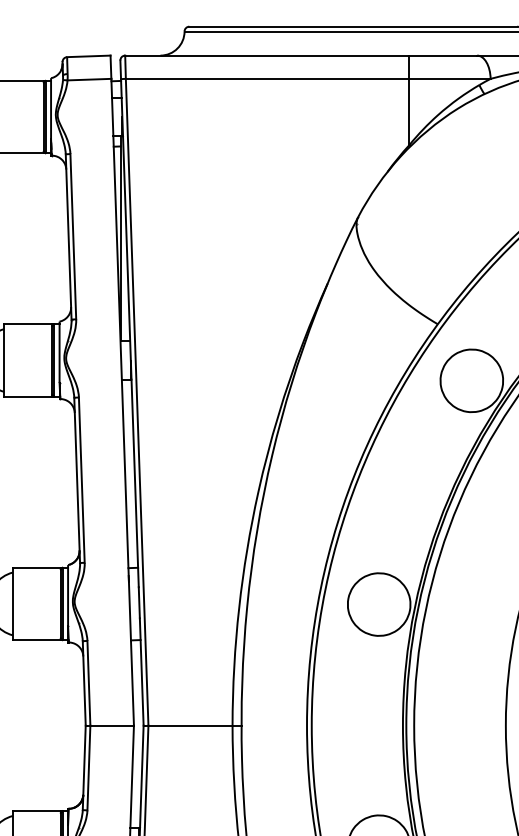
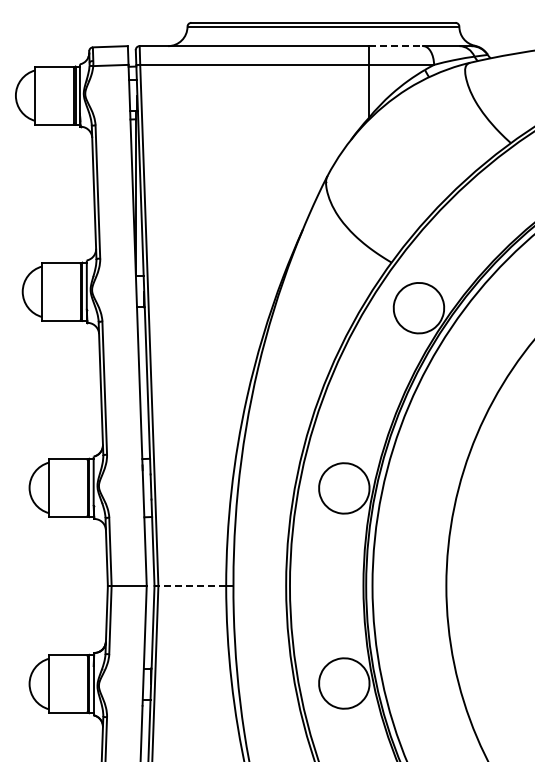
line: (443, 56) -> (396, 46), solid -> dashed
line: (190, 725) -> (192, 585), solid -> dashed

